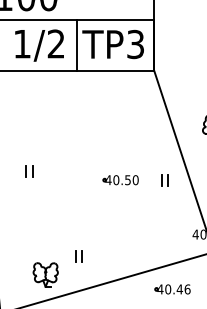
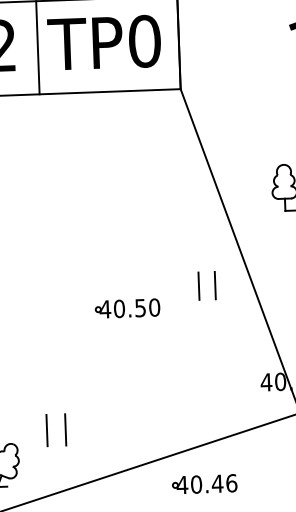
text: (135, 44) -> (144, 41), TP3 -> TP0
part: (120, 180) -> (127, 309), moved
part: (164, 180) -> (206, 286), size x1.4
part: (78, 256) -> (55, 429), size x1.6
part: (172, 289) -> (204, 484), moved

